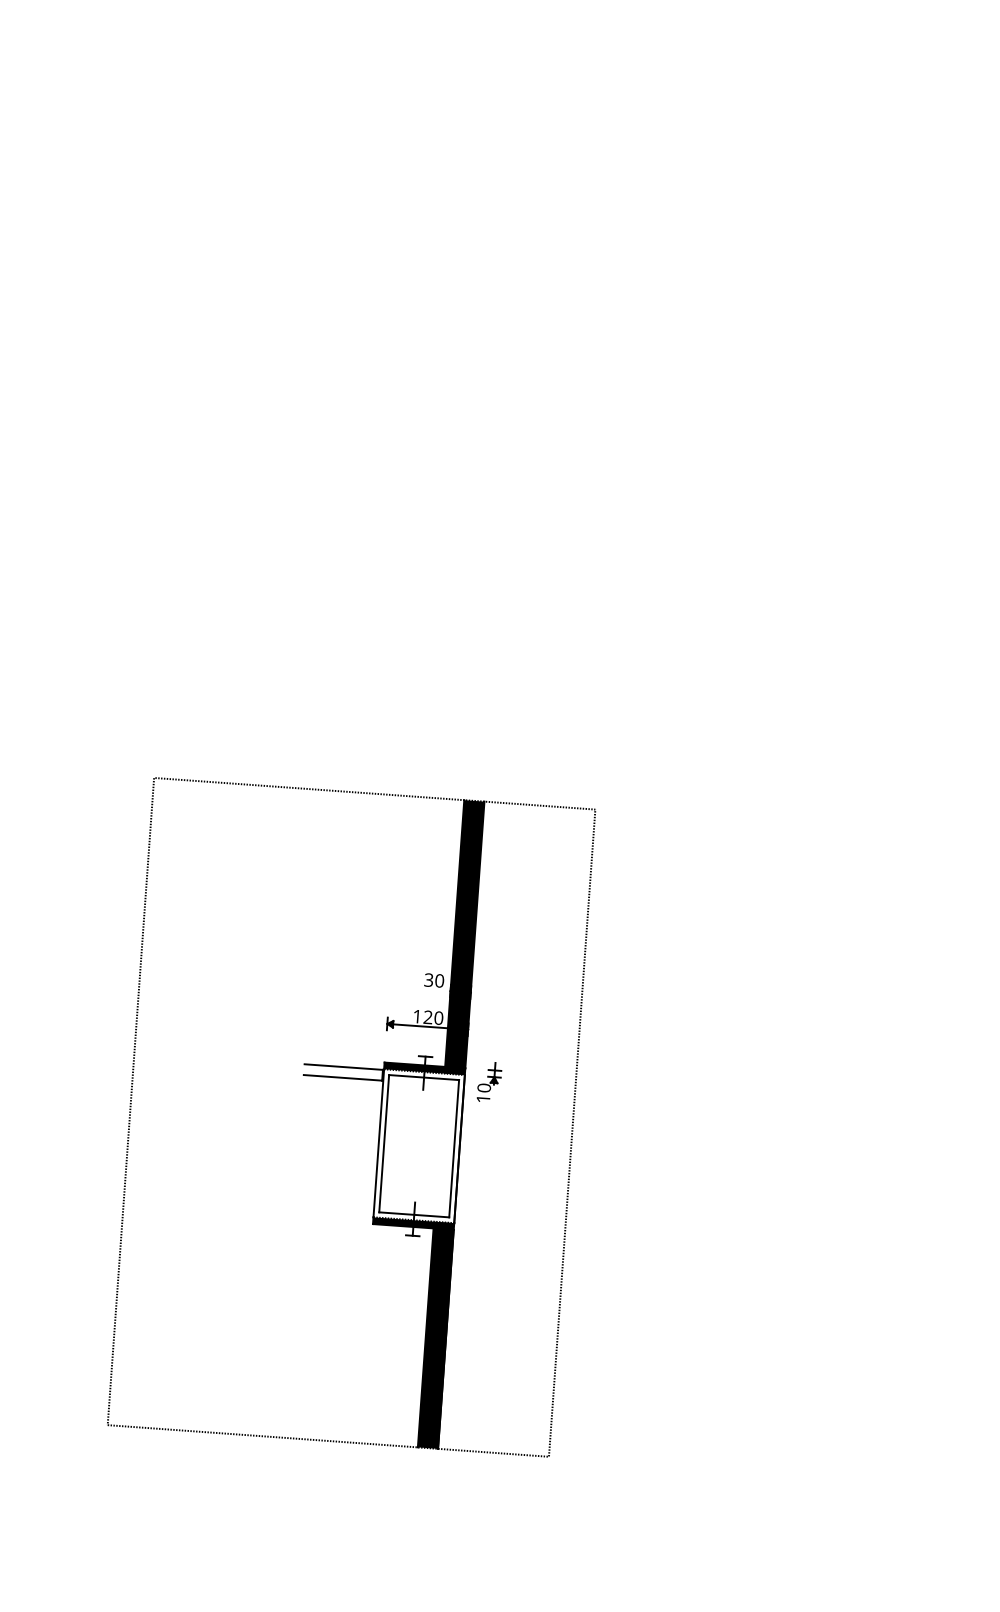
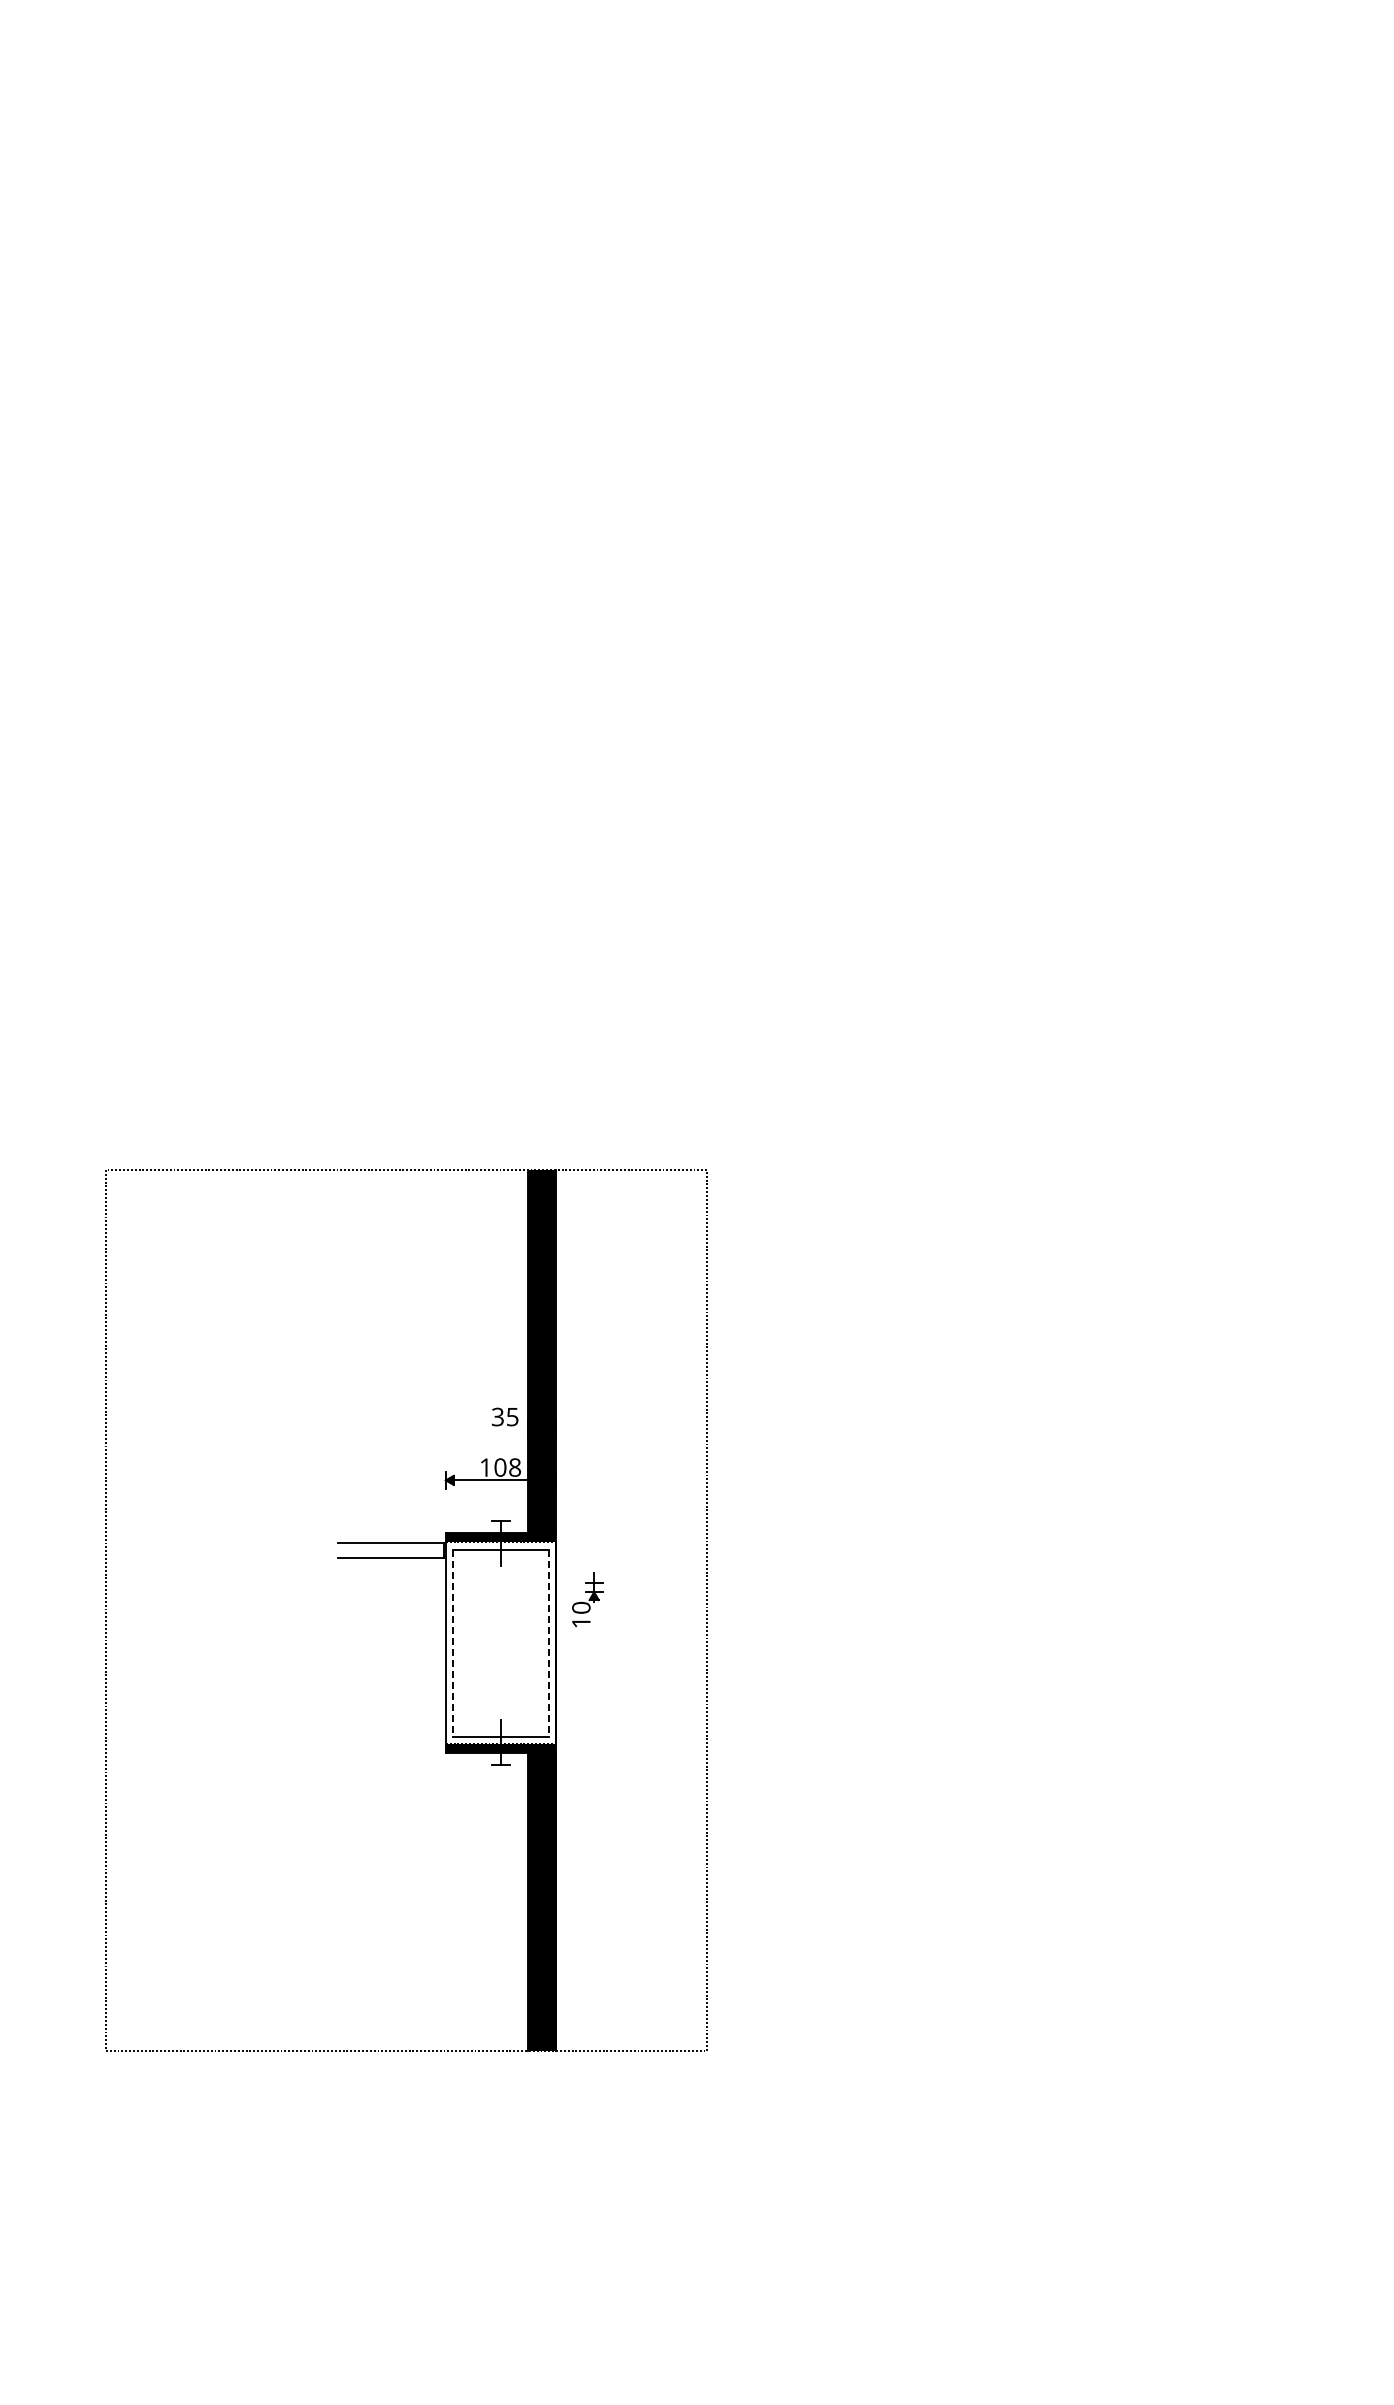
text: (439, 980) -> (512, 1416), 30 -> 35
text: (433, 1017) -> (507, 1467), 120 -> 108
part: (489, 1082) -> (587, 1599), moved
line: (384, 1144) -> (453, 1643), solid -> dashed
line: (454, 1149) -> (548, 1643), solid -> dashed

